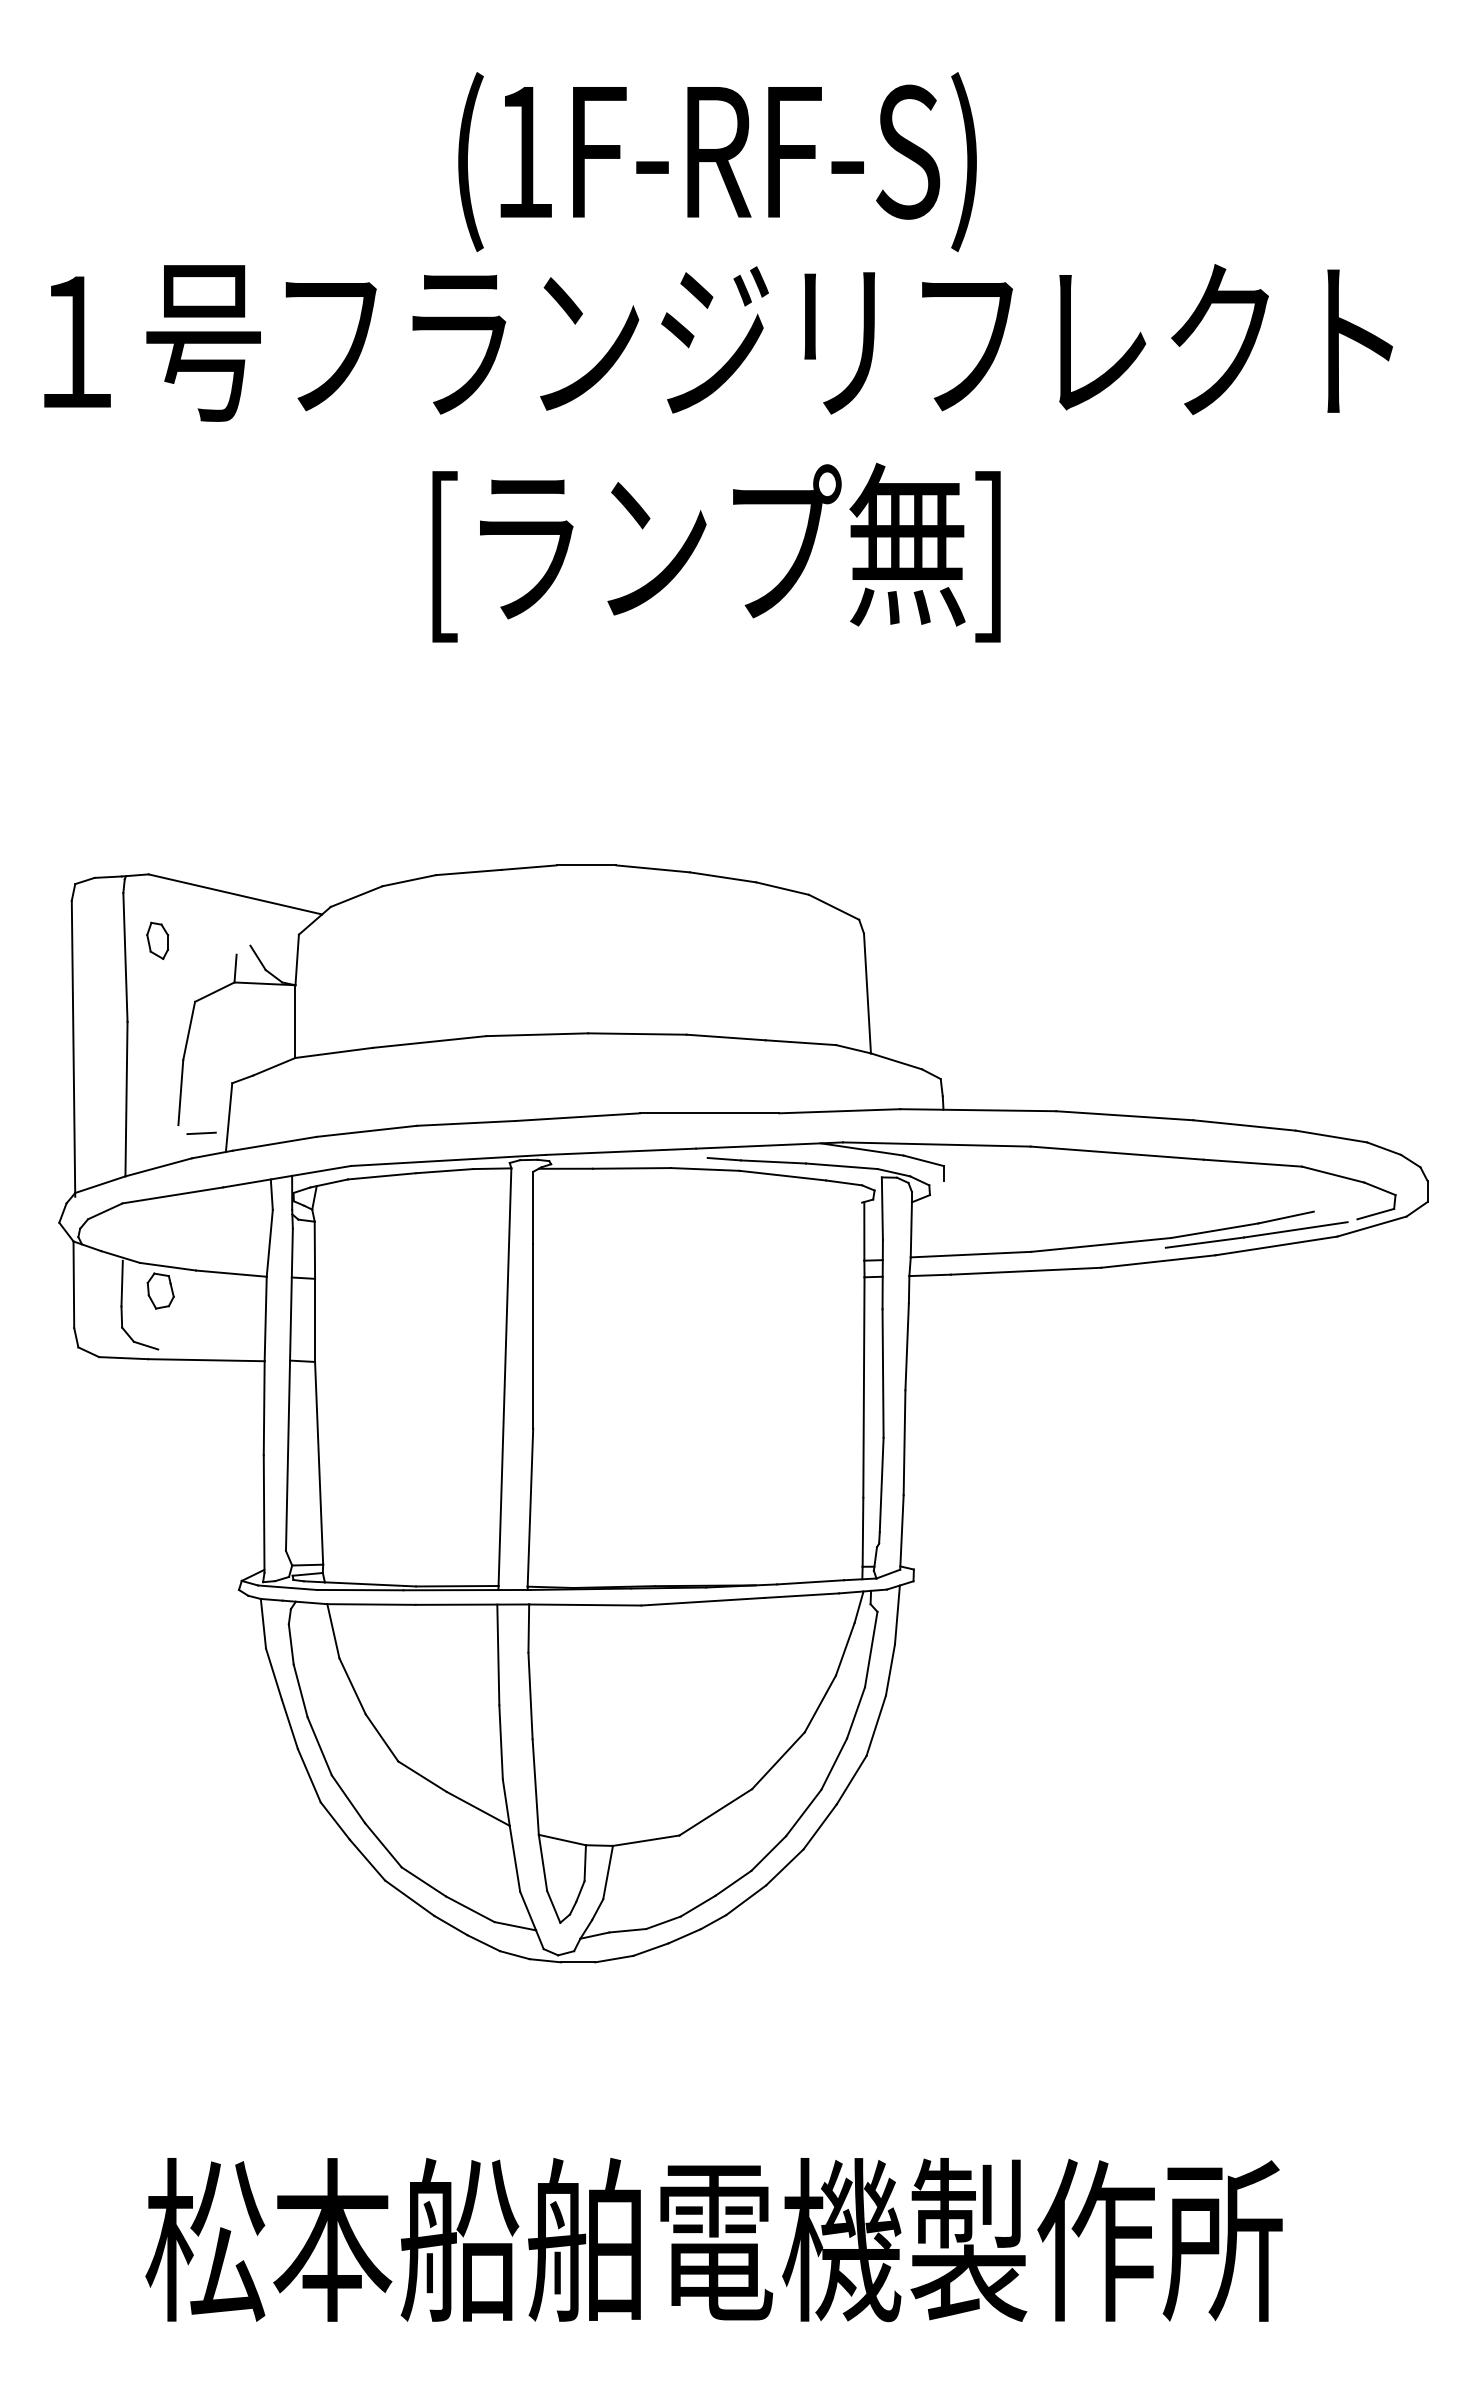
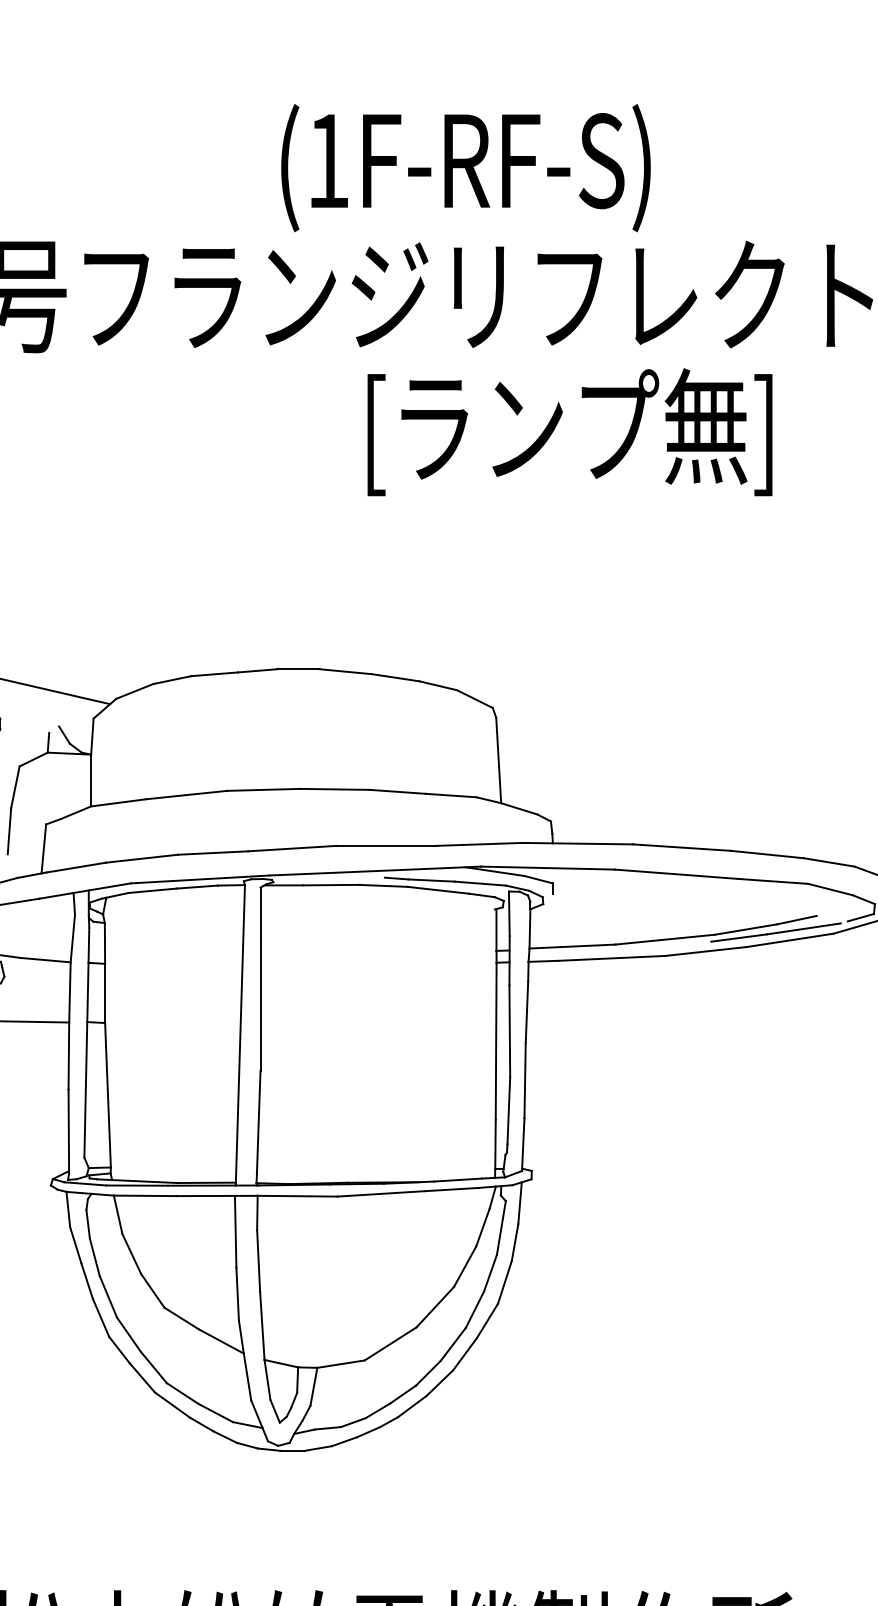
text: (717, 162) -> (465, 168), moved
text: (716, 552) -> (569, 432), moved
line: (201, 1133) -> (24, 860), removed

